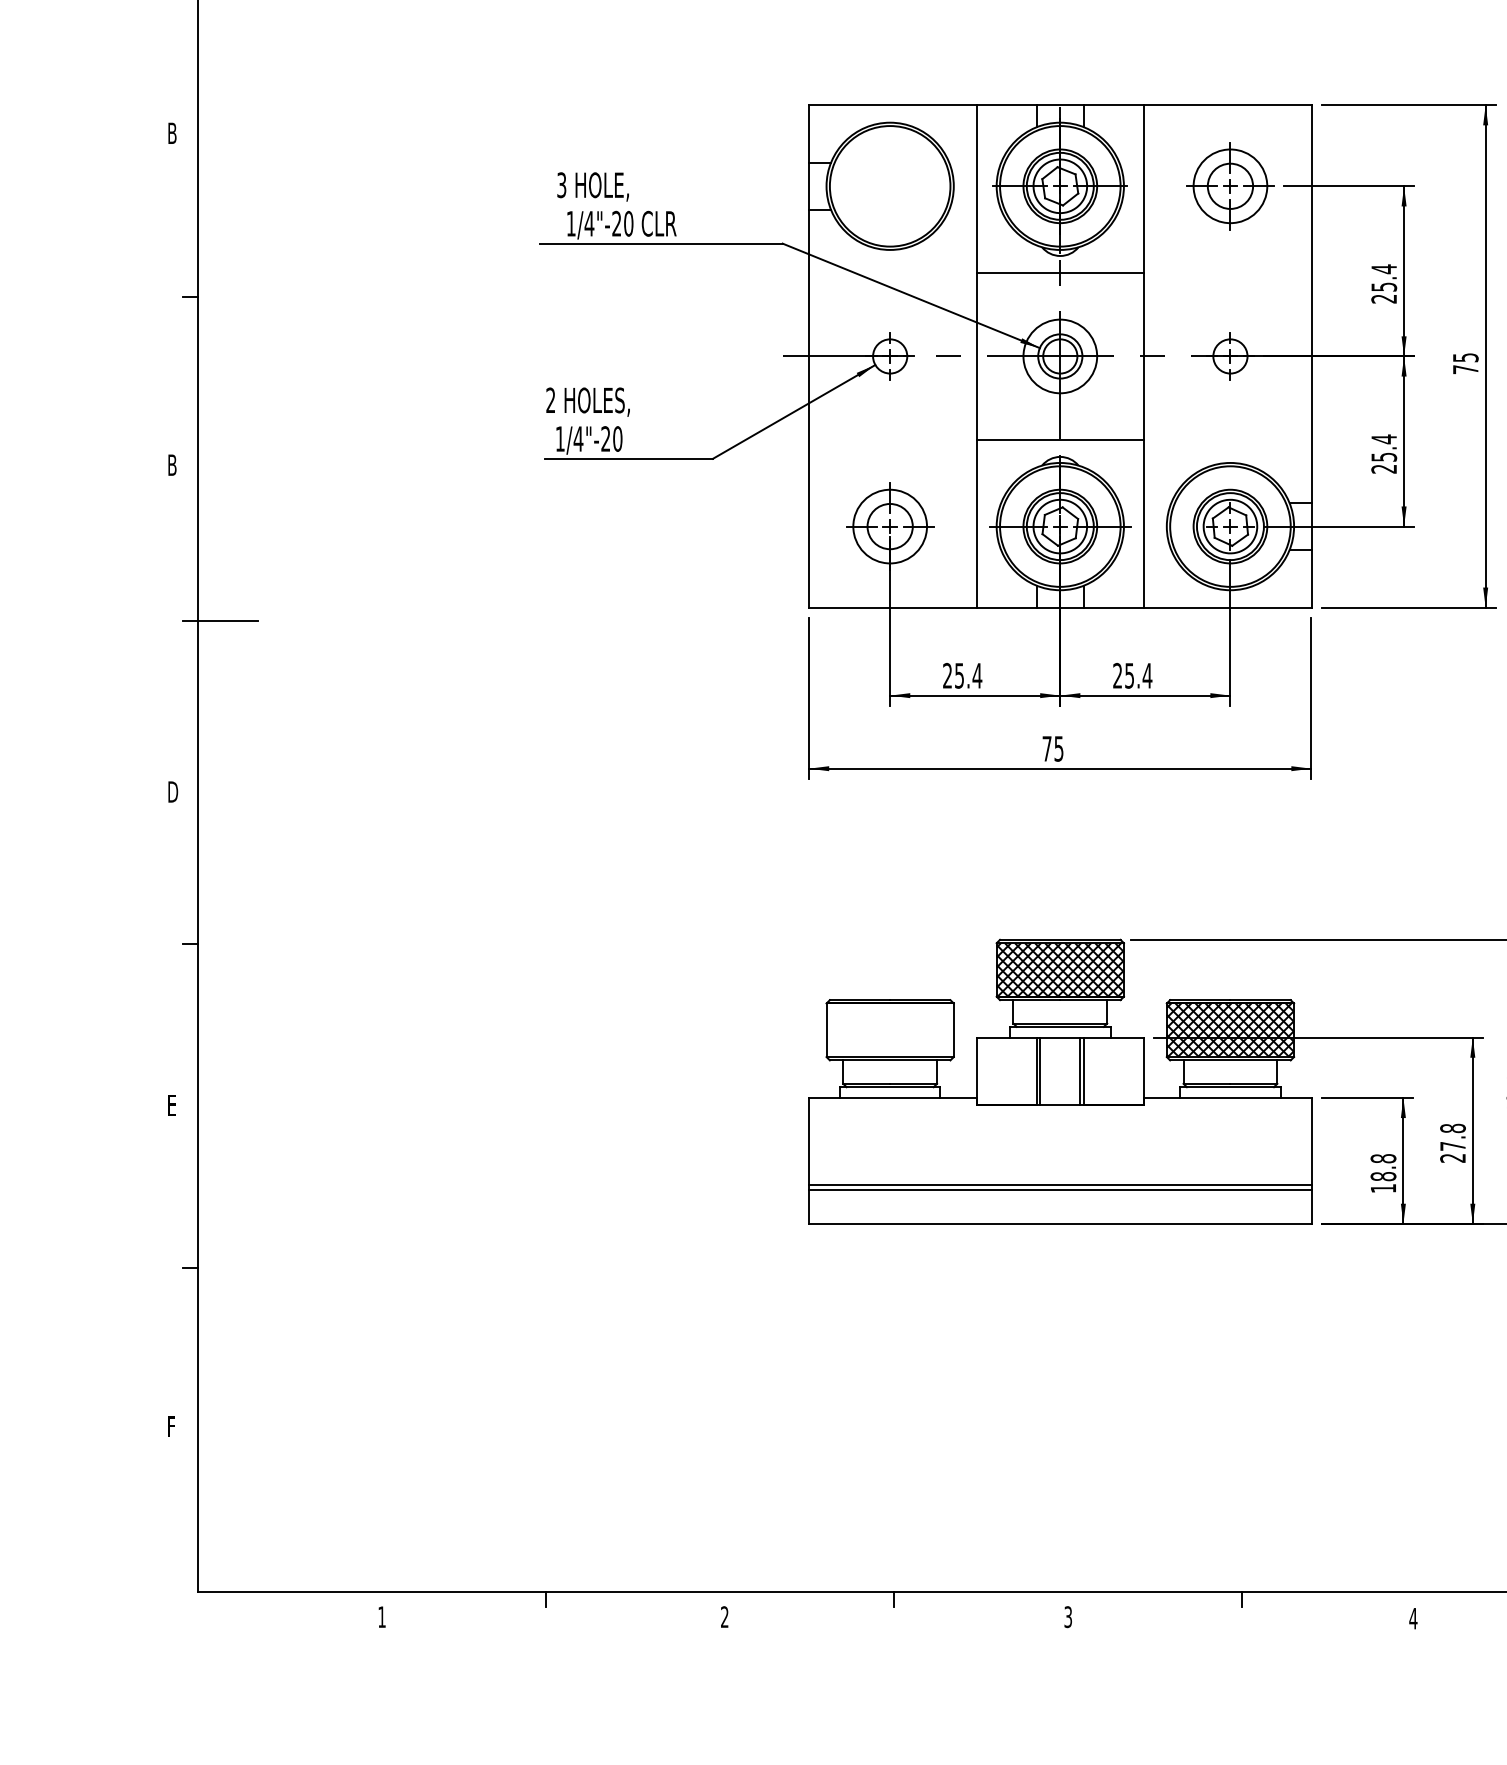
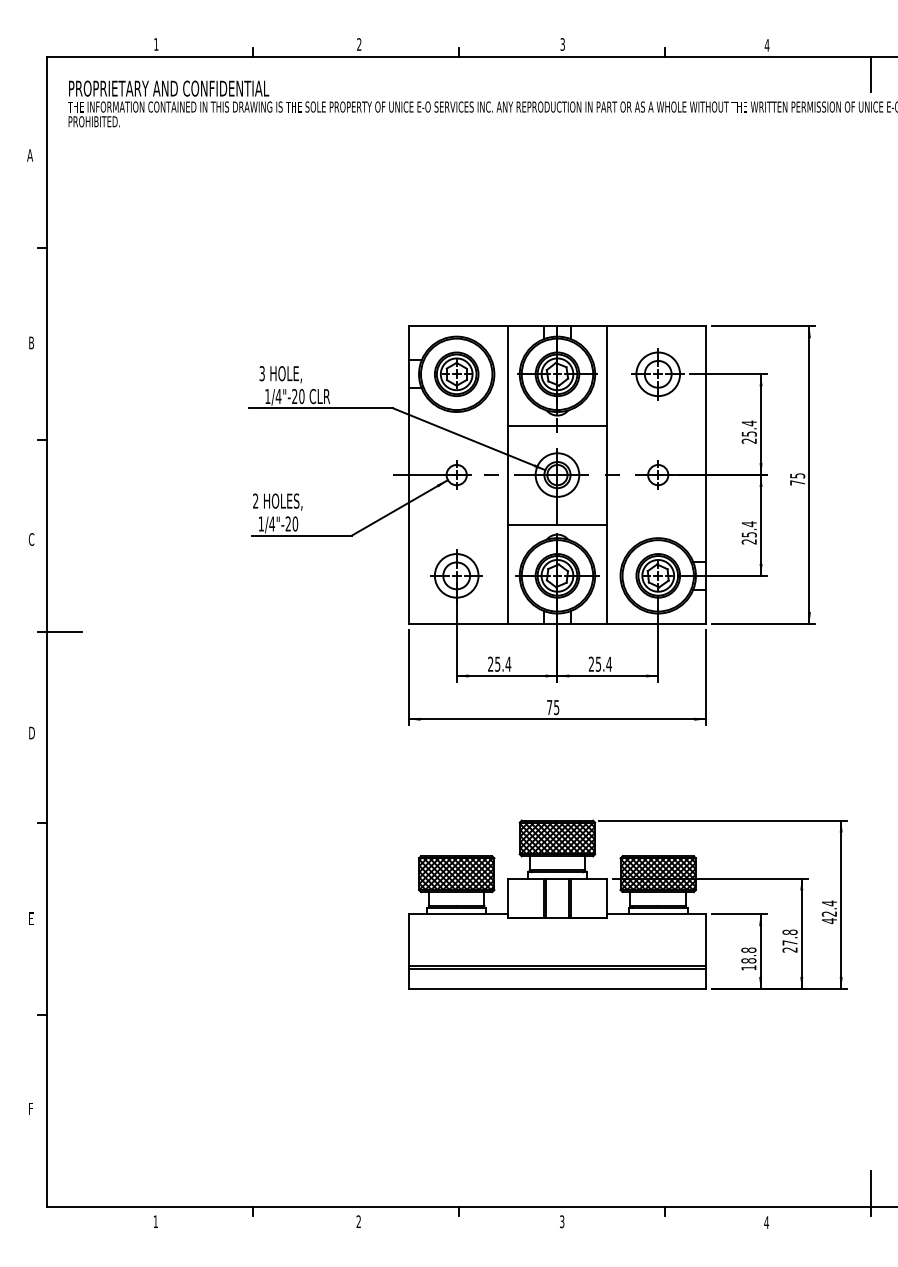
part: (889, 184) -> (456, 373), added
text: (172, 465) -> (31, 539), B -> C
hatch: (889, 1030) -> (456, 874), added

